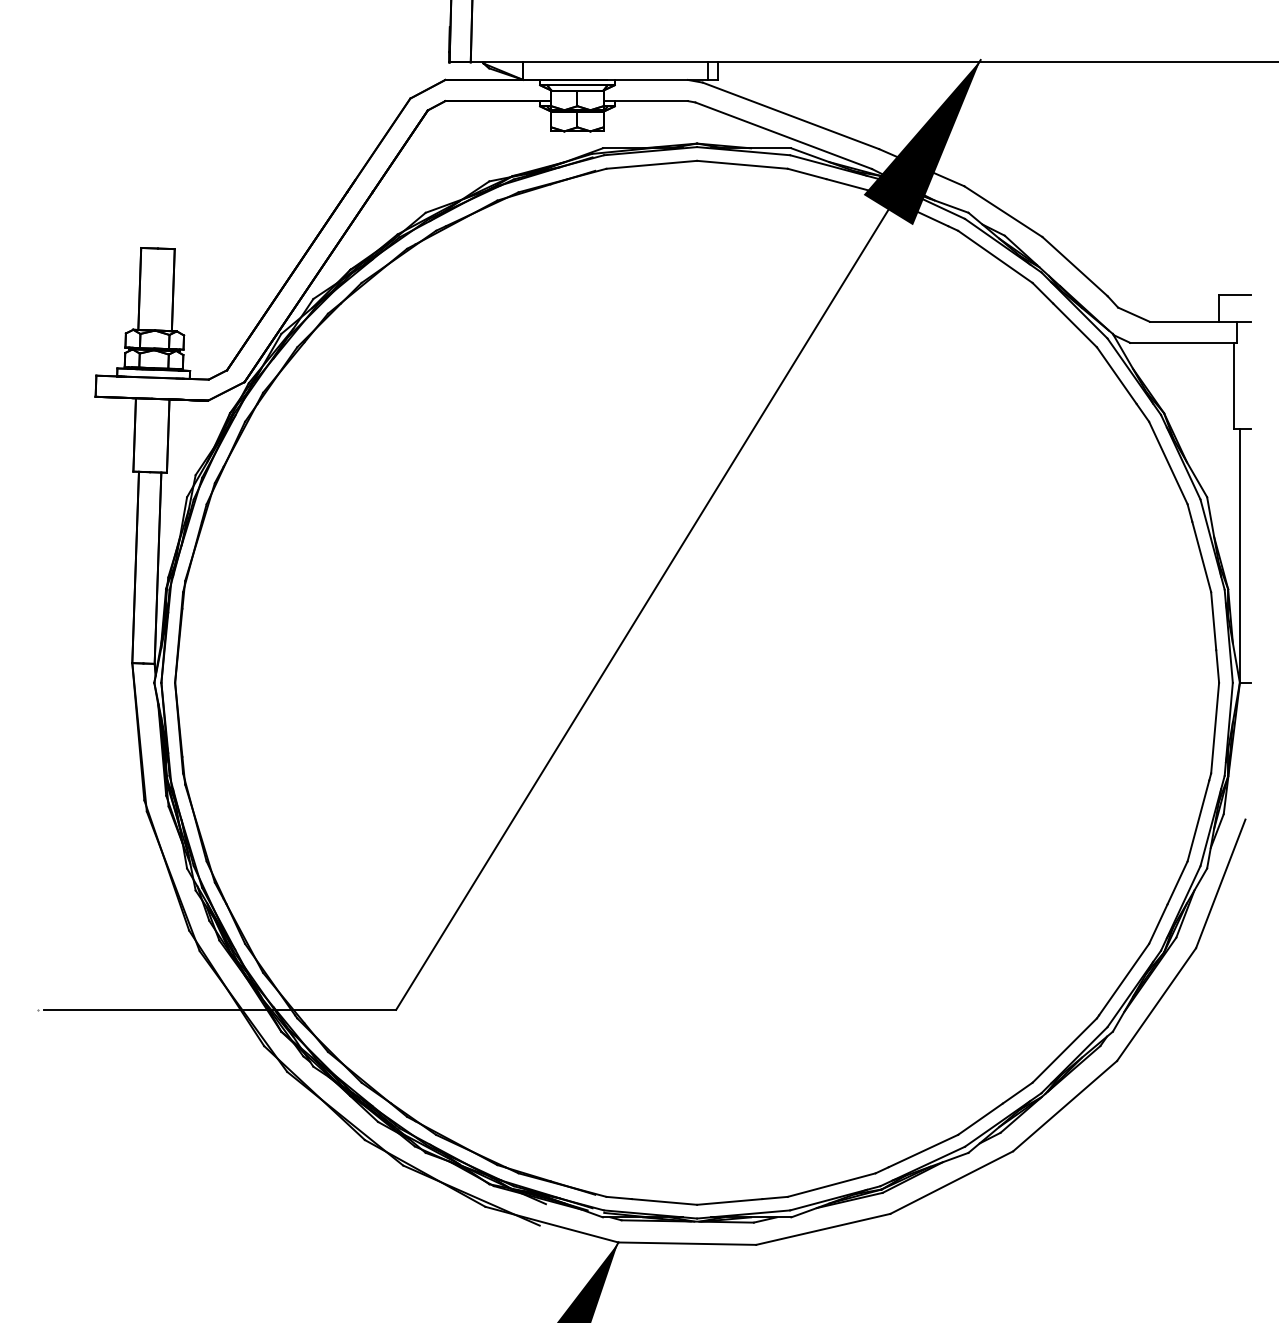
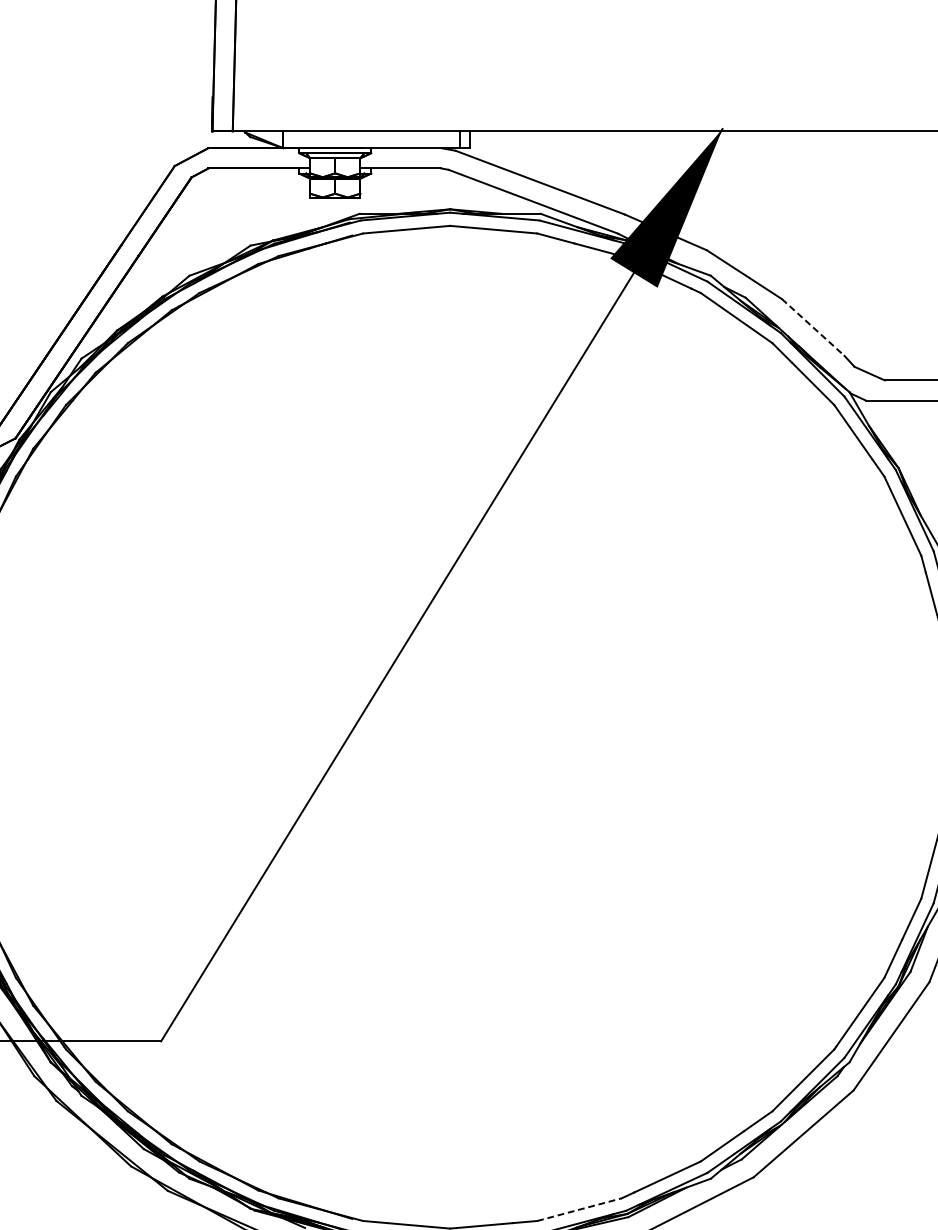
line: (1075, 266) -> (813, 327), solid -> dashed
line: (832, 1184) -> (580, 1209), solid -> dashed

